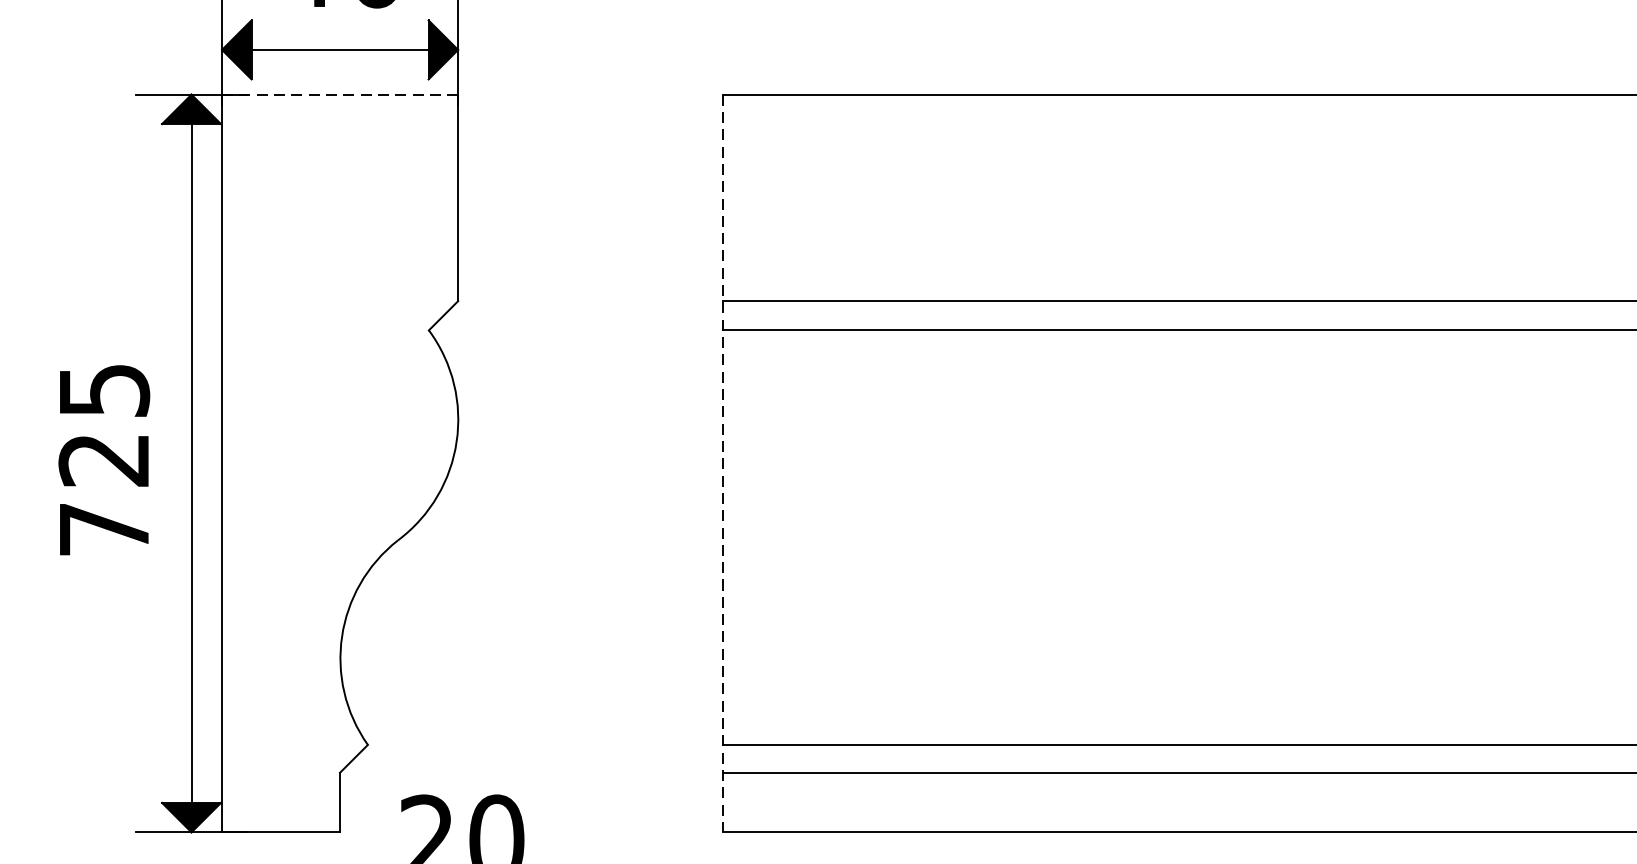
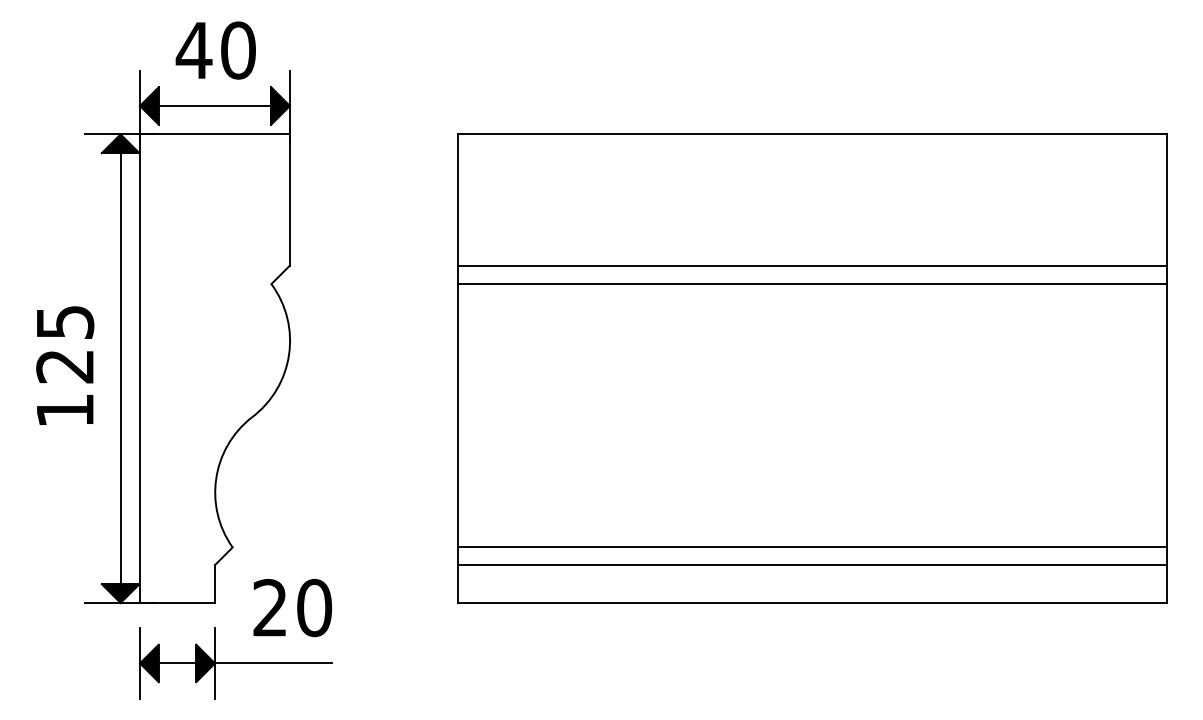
line: (339, 94) -> (214, 134), dashed -> solid
line: (723, 464) -> (458, 369), dashed -> solid
text: (104, 529) -> (65, 410), 725 -> 125

